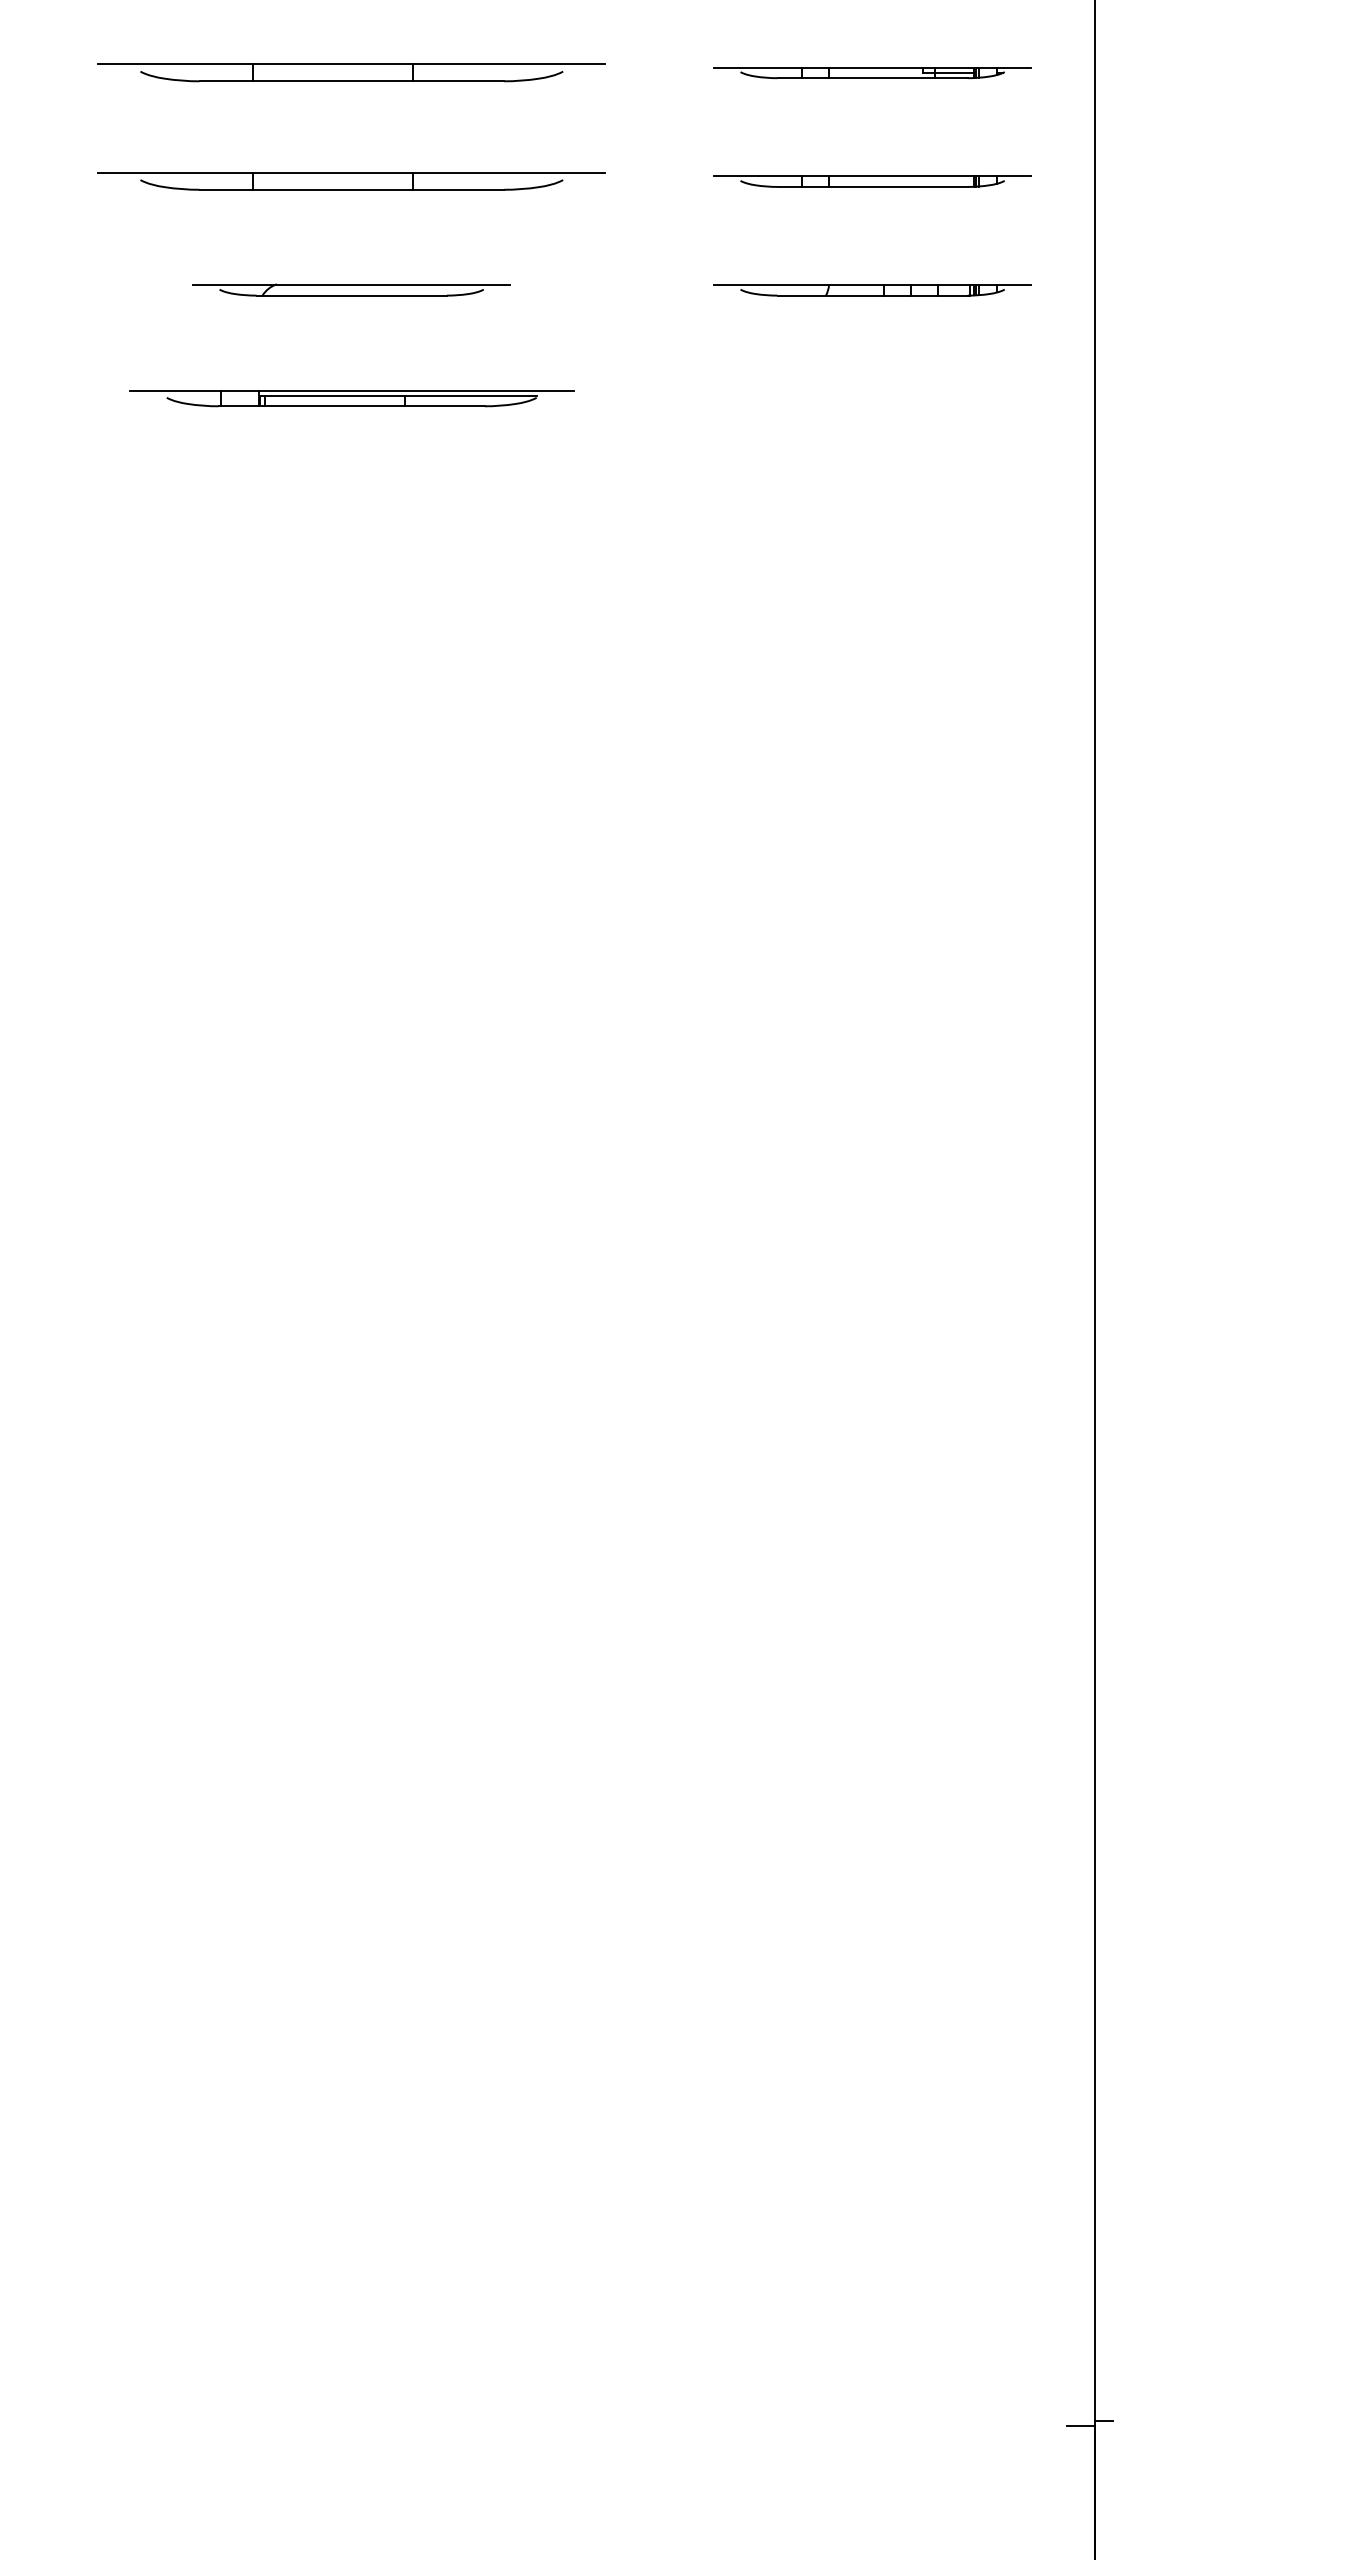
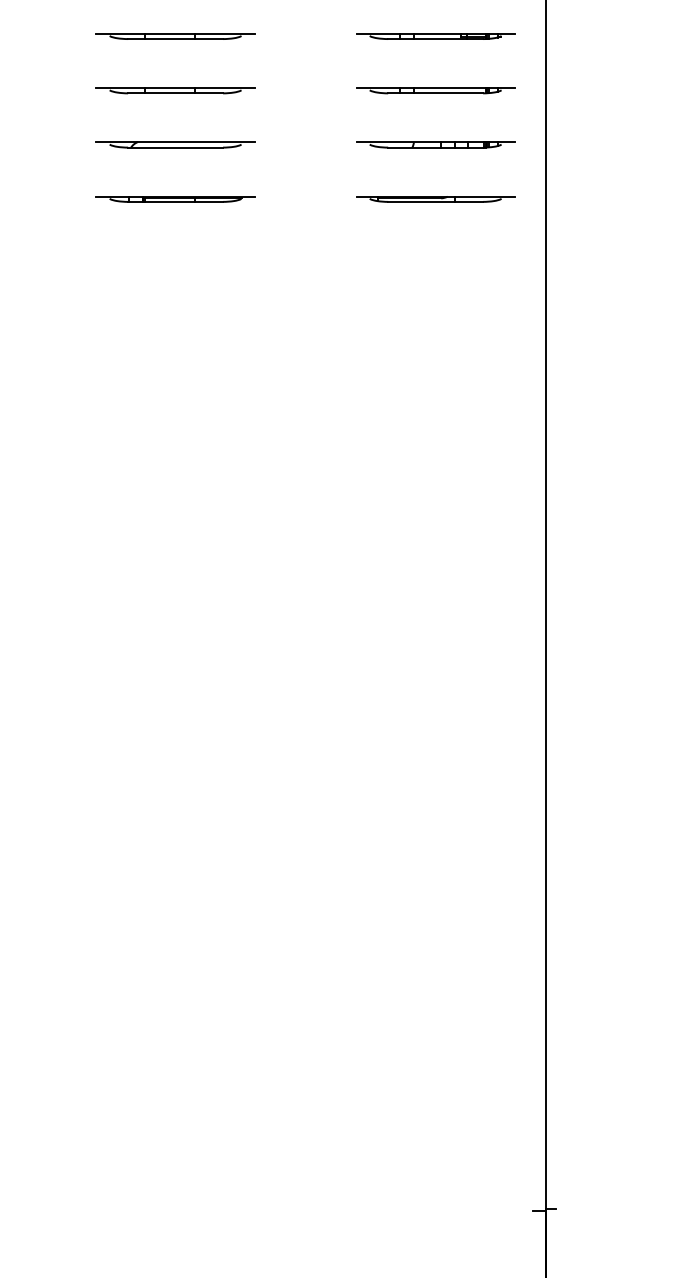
part: (351, 73) -> (175, 36), size x0.62
part: (351, 181) -> (175, 90), size x0.62
part: (351, 399) -> (175, 199), size x0.71
part: (872, 399) -> (435, 199), added

